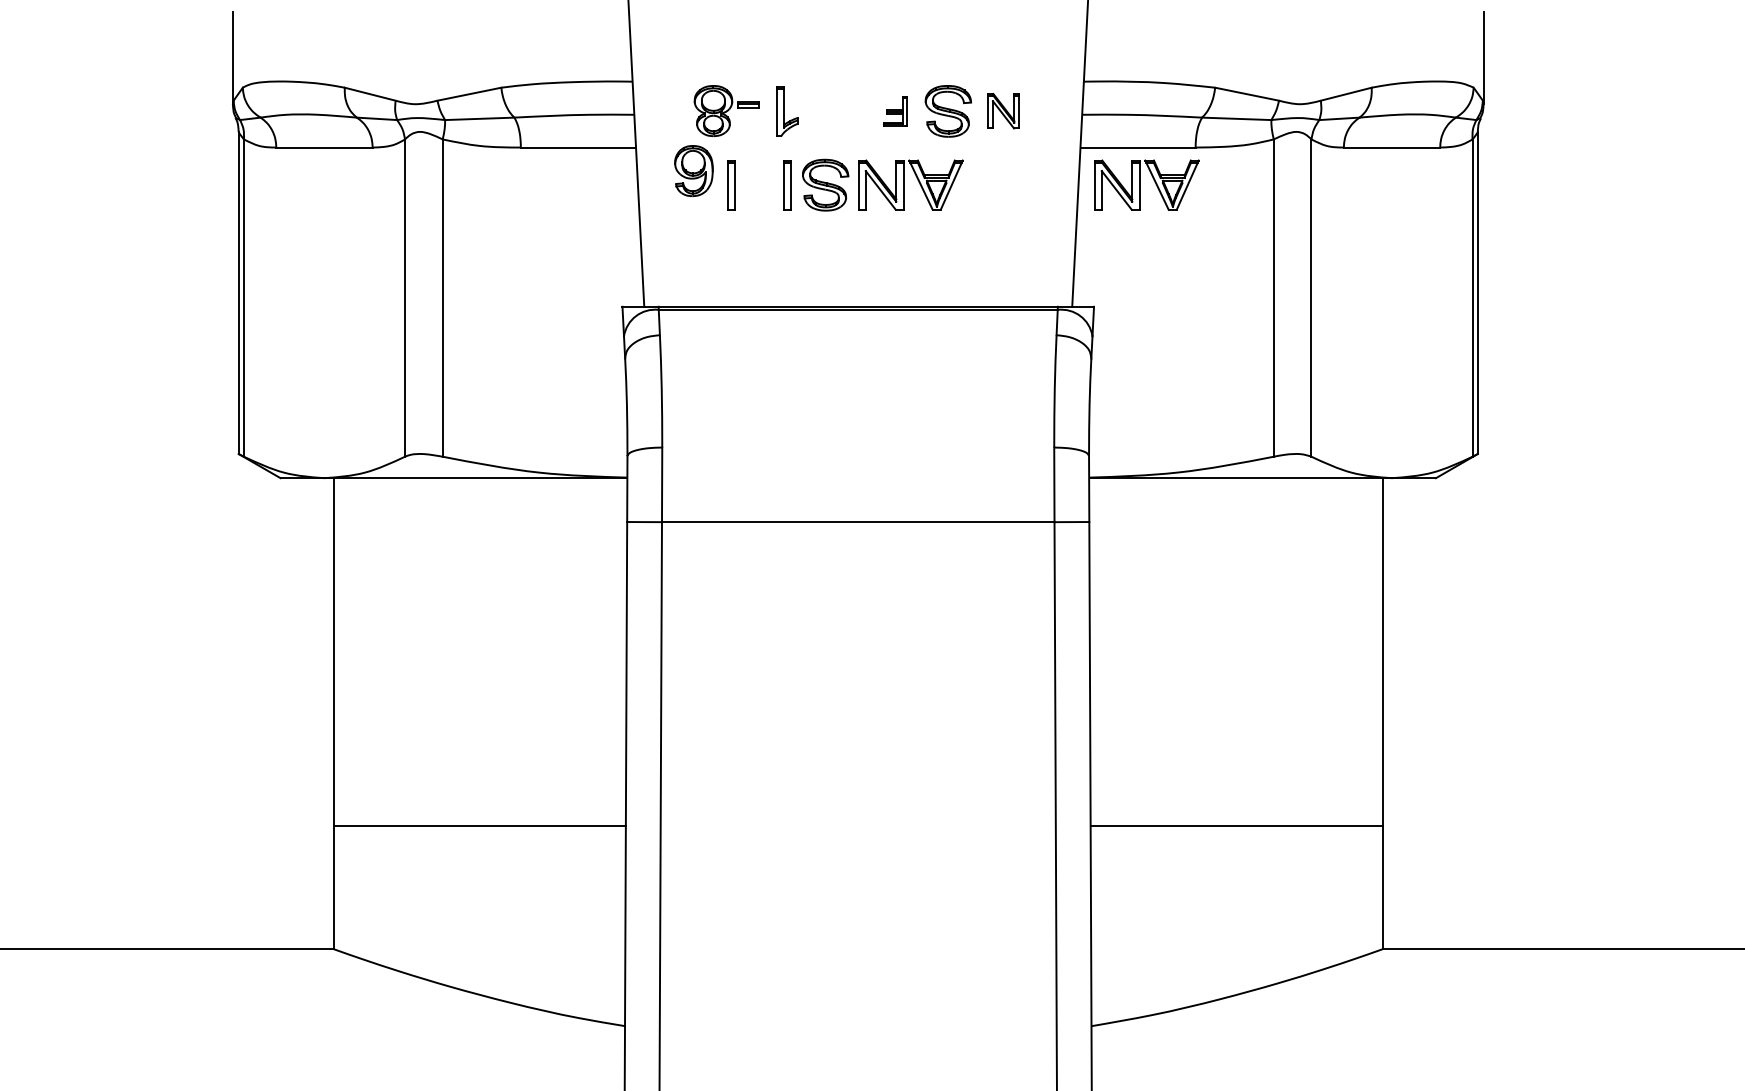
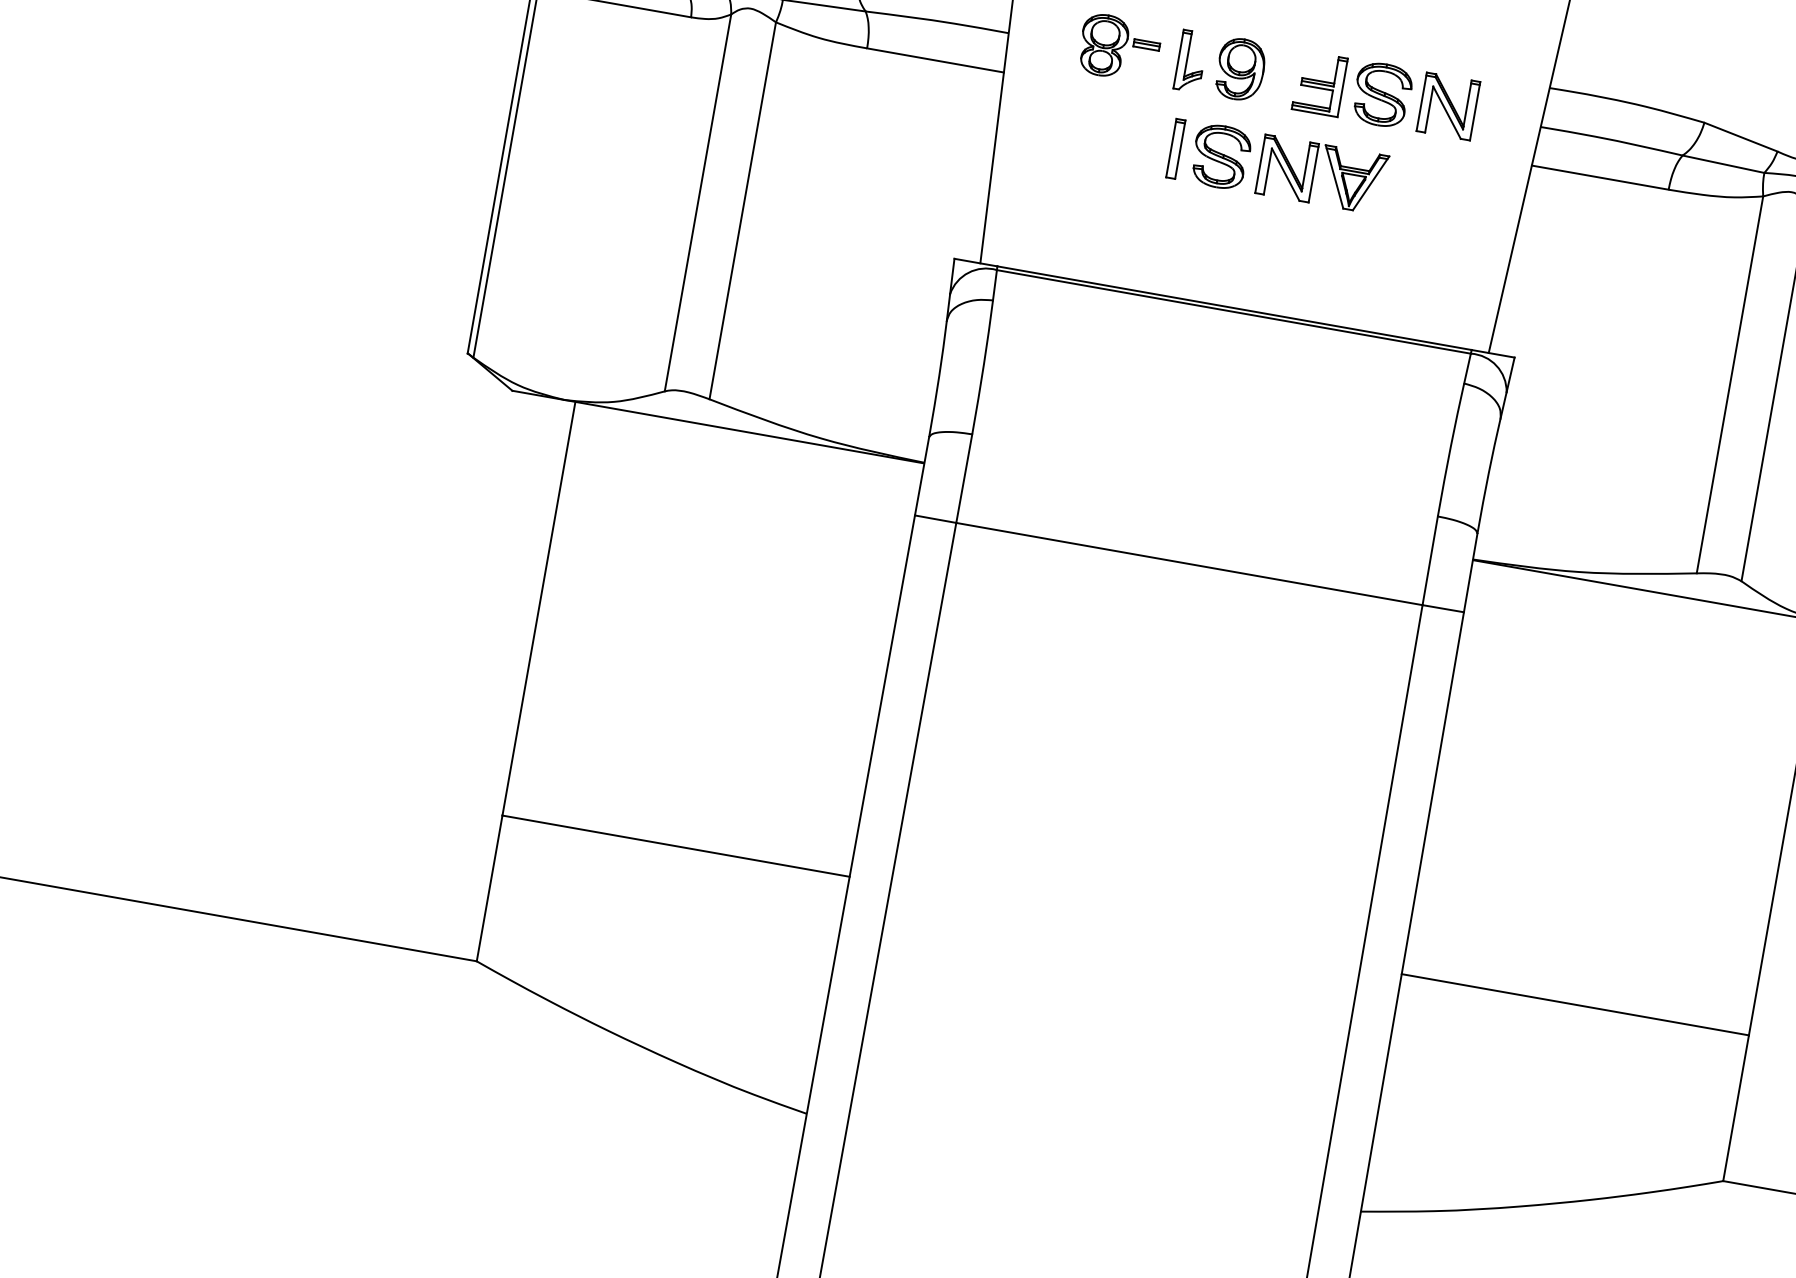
part: (1003, 110) -> (1448, 105), size x1.43
part: (895, 111) -> (1319, 84), size x1.67
part: (693, 170) -> (1240, 68), moved
part: (1146, 184) -> (1602, 223), removed
part: (731, 185) -> (1109, 137), removed

